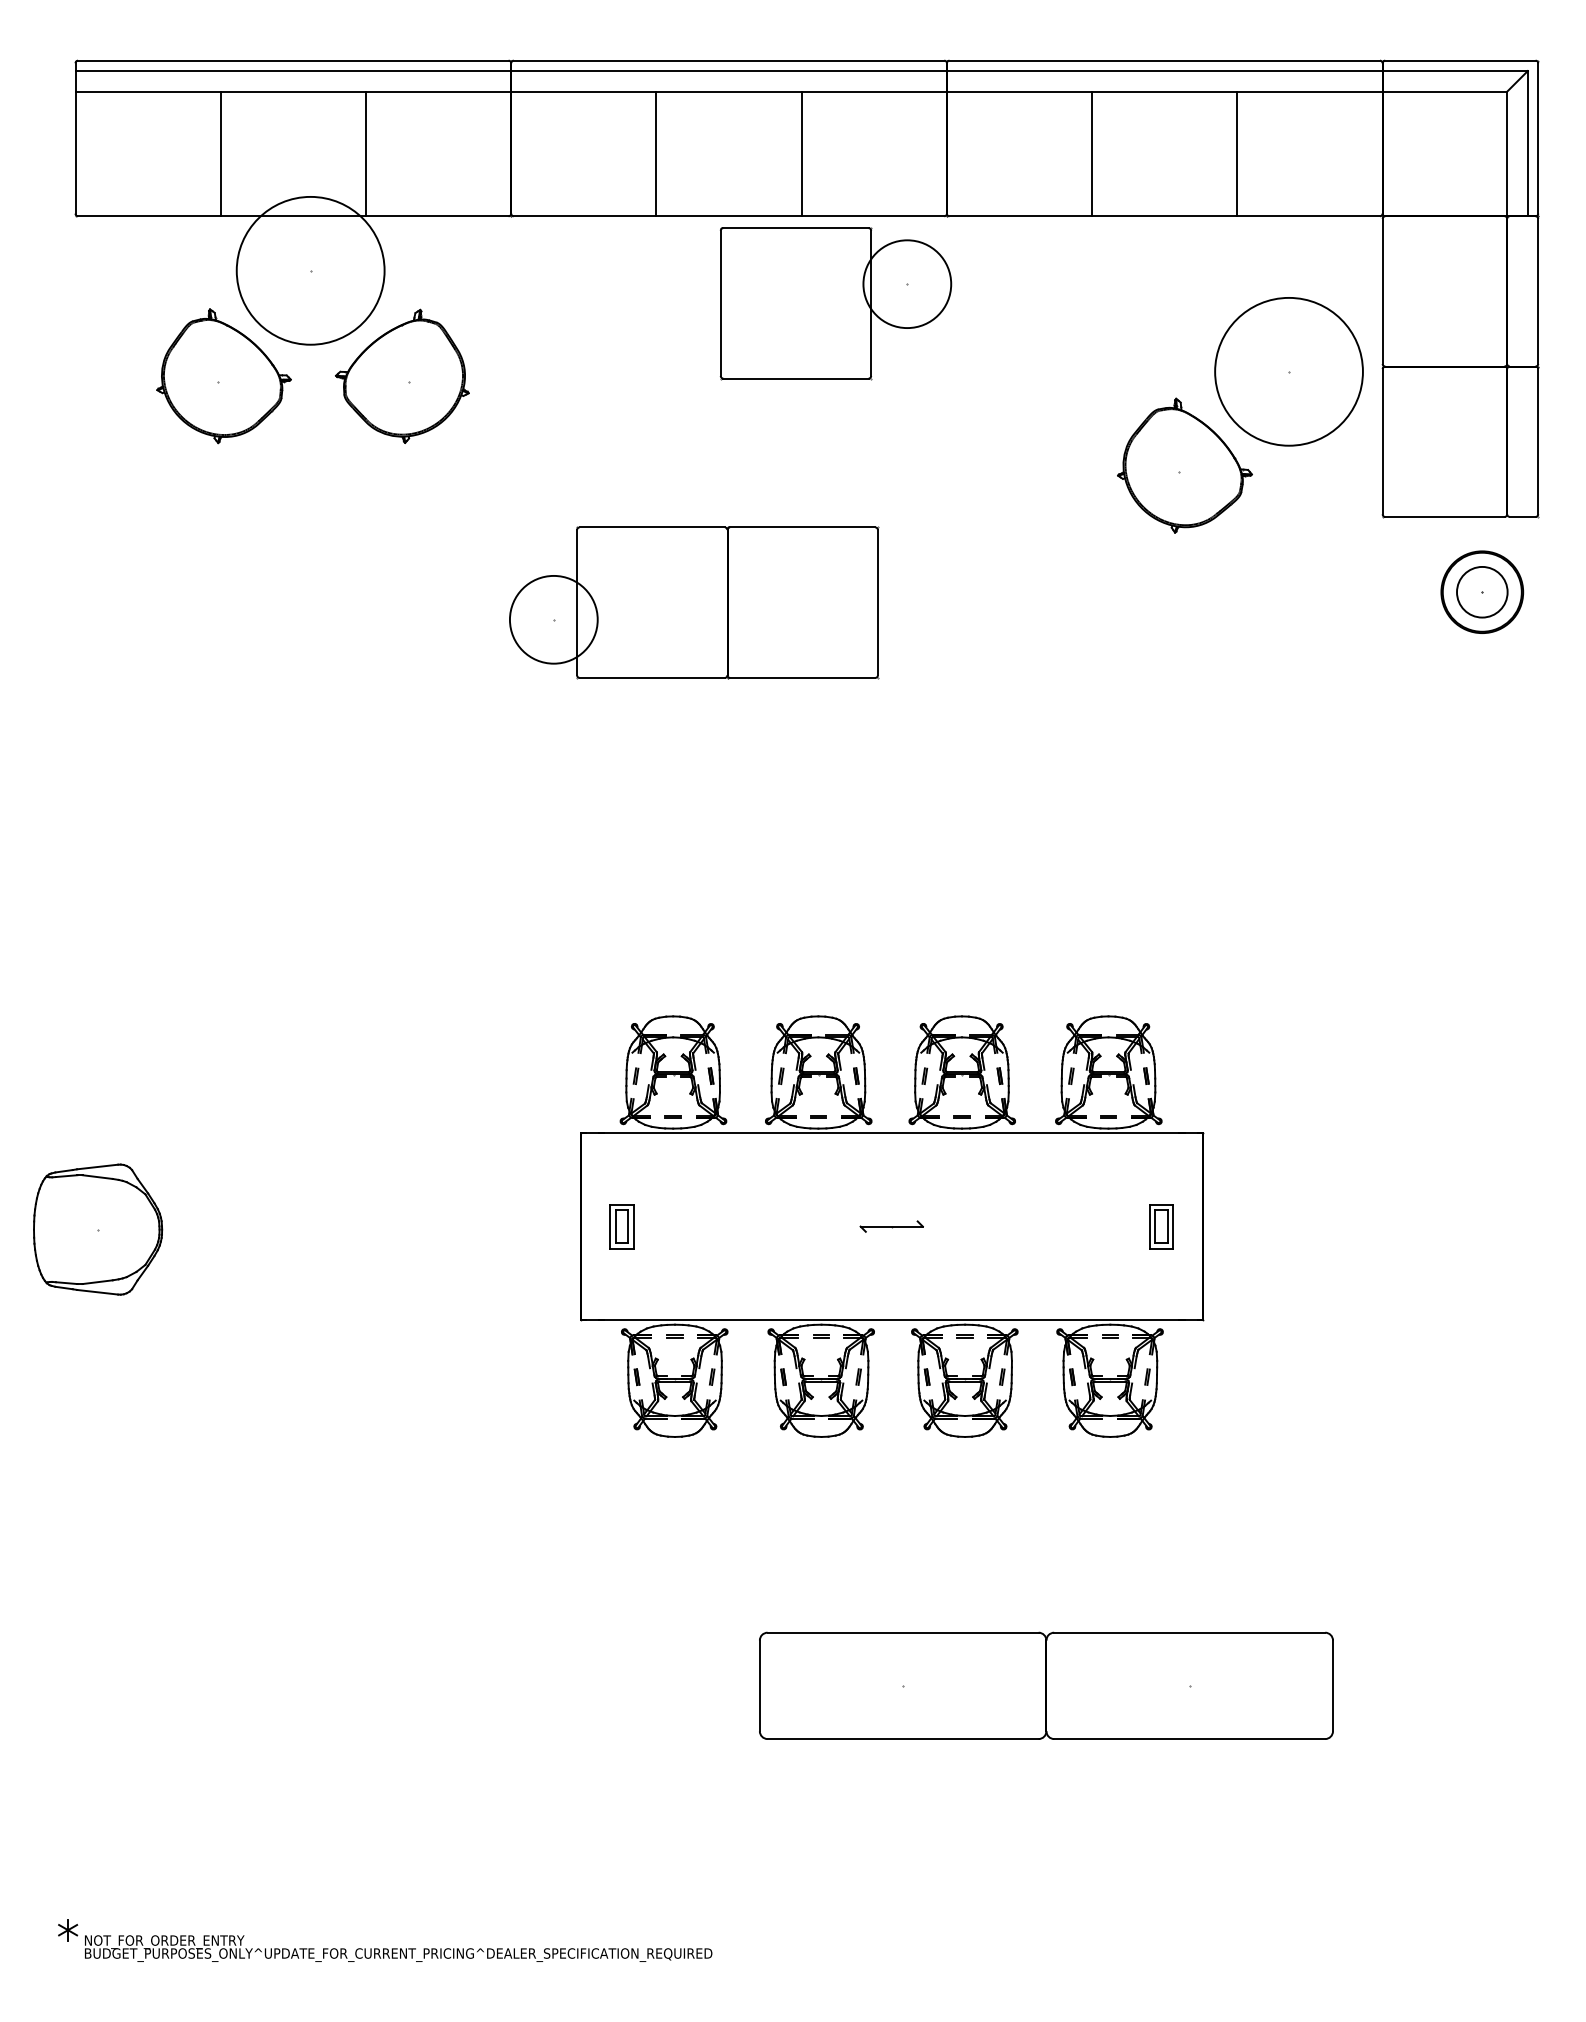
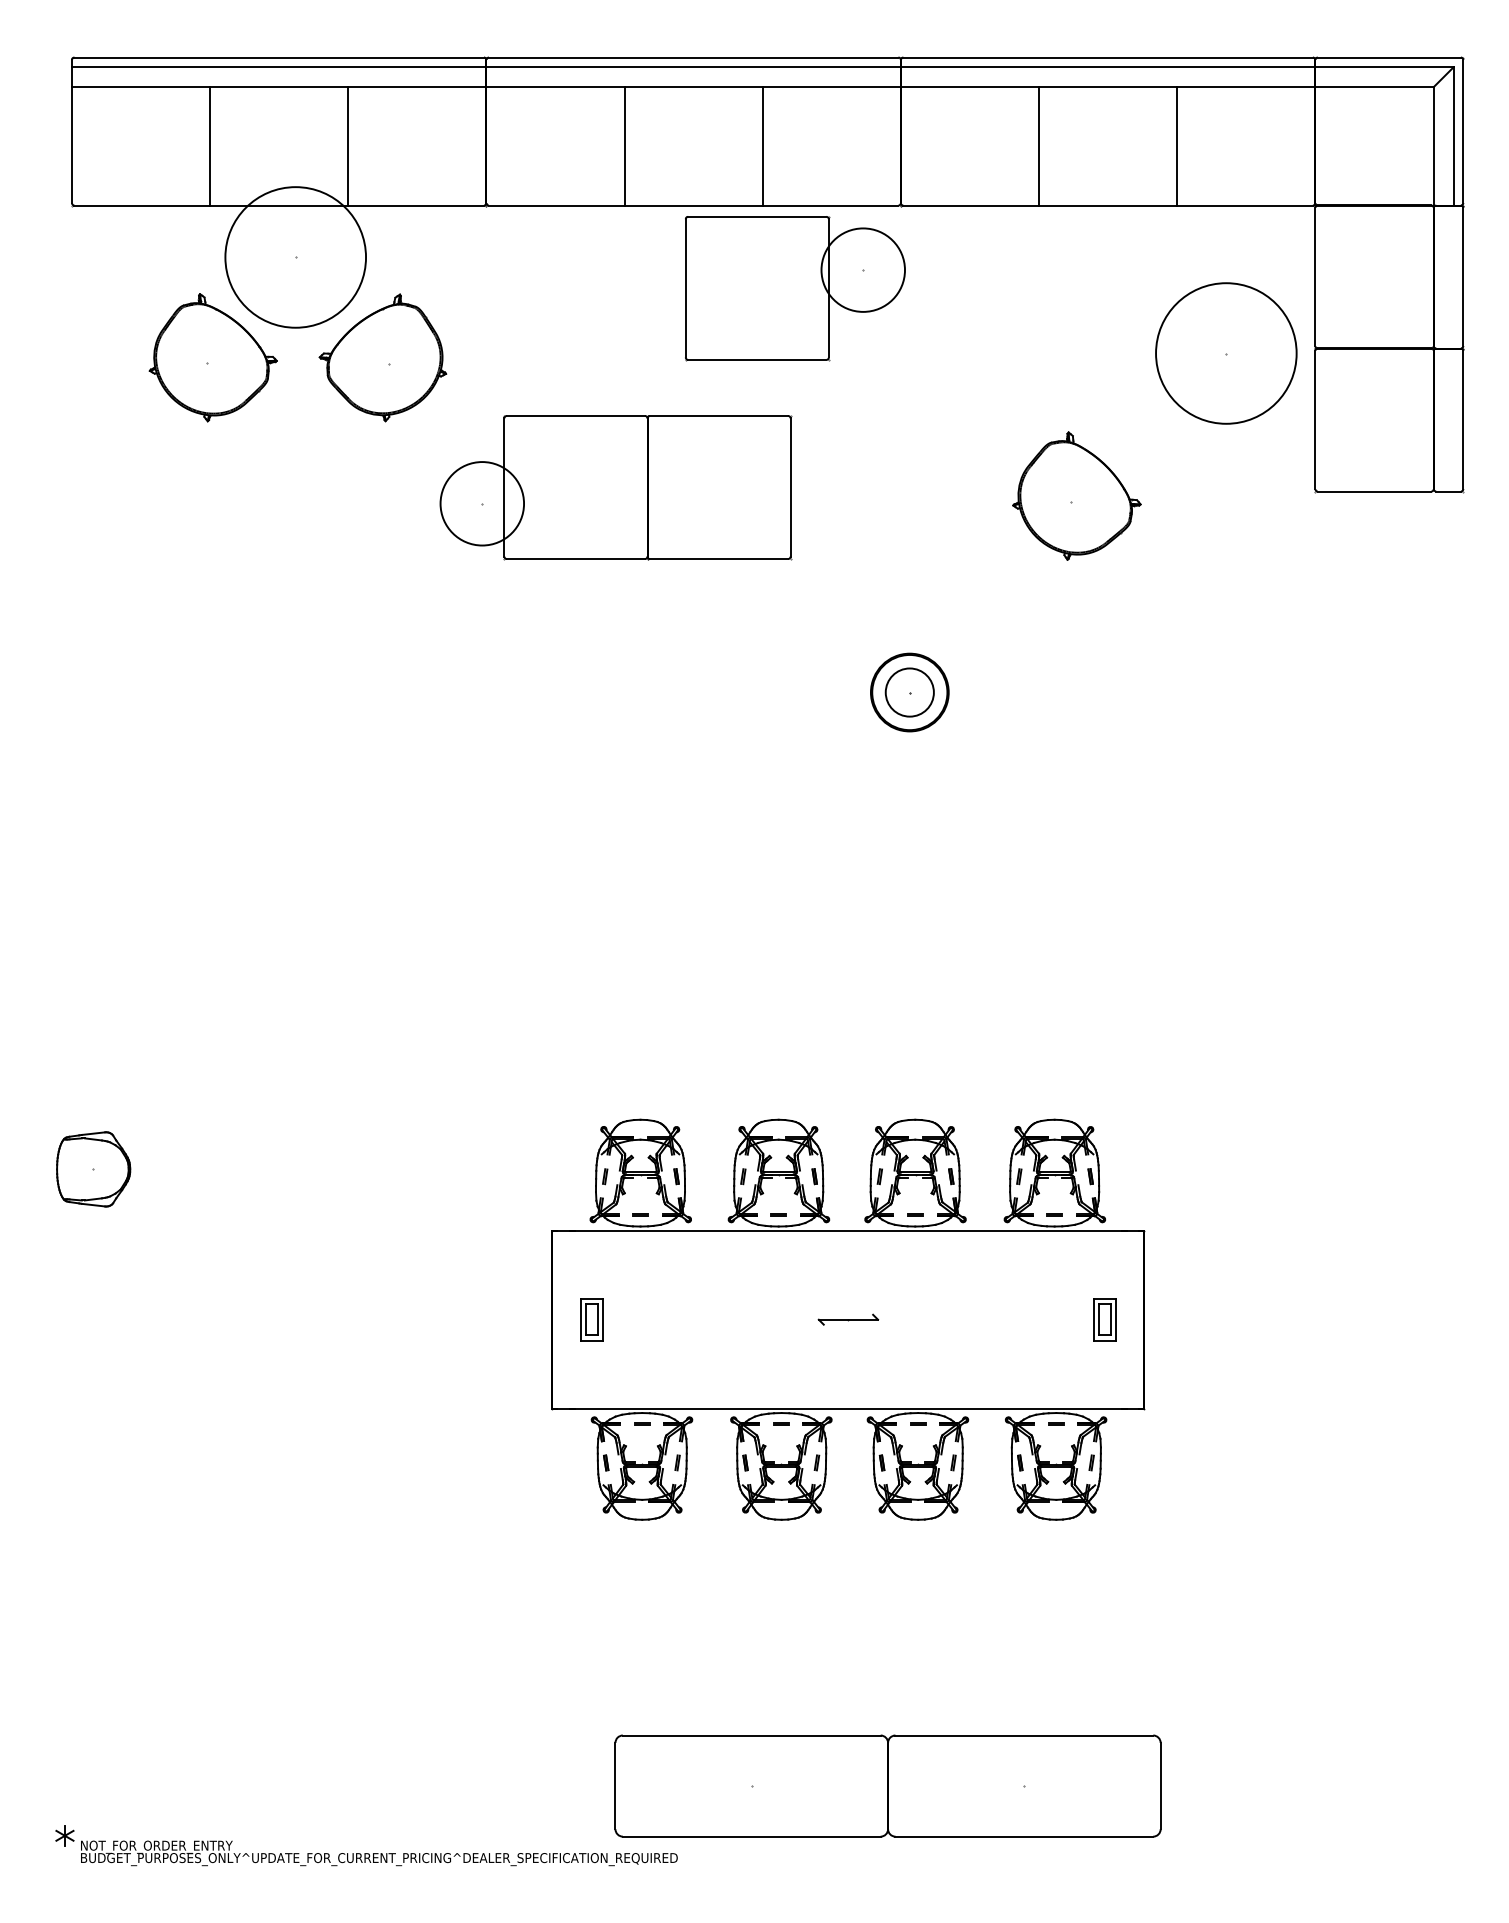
part: (1184, 465) -> (1076, 495), moved
part: (1482, 591) -> (910, 691), moved
part: (694, 602) -> (616, 487), moved
part: (892, 1226) -> (849, 1319), moved
part: (98, 1229) -> (93, 1169), size x0.6
part: (1046, 1685) -> (888, 1785), moved

